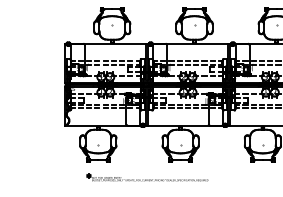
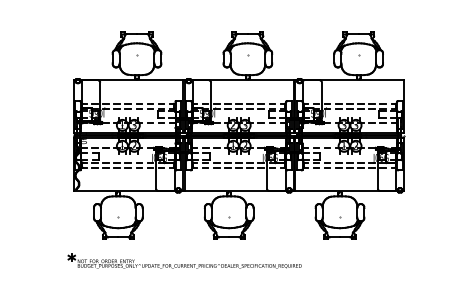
part: (147, 177) -> (184, 260), size x1.43

